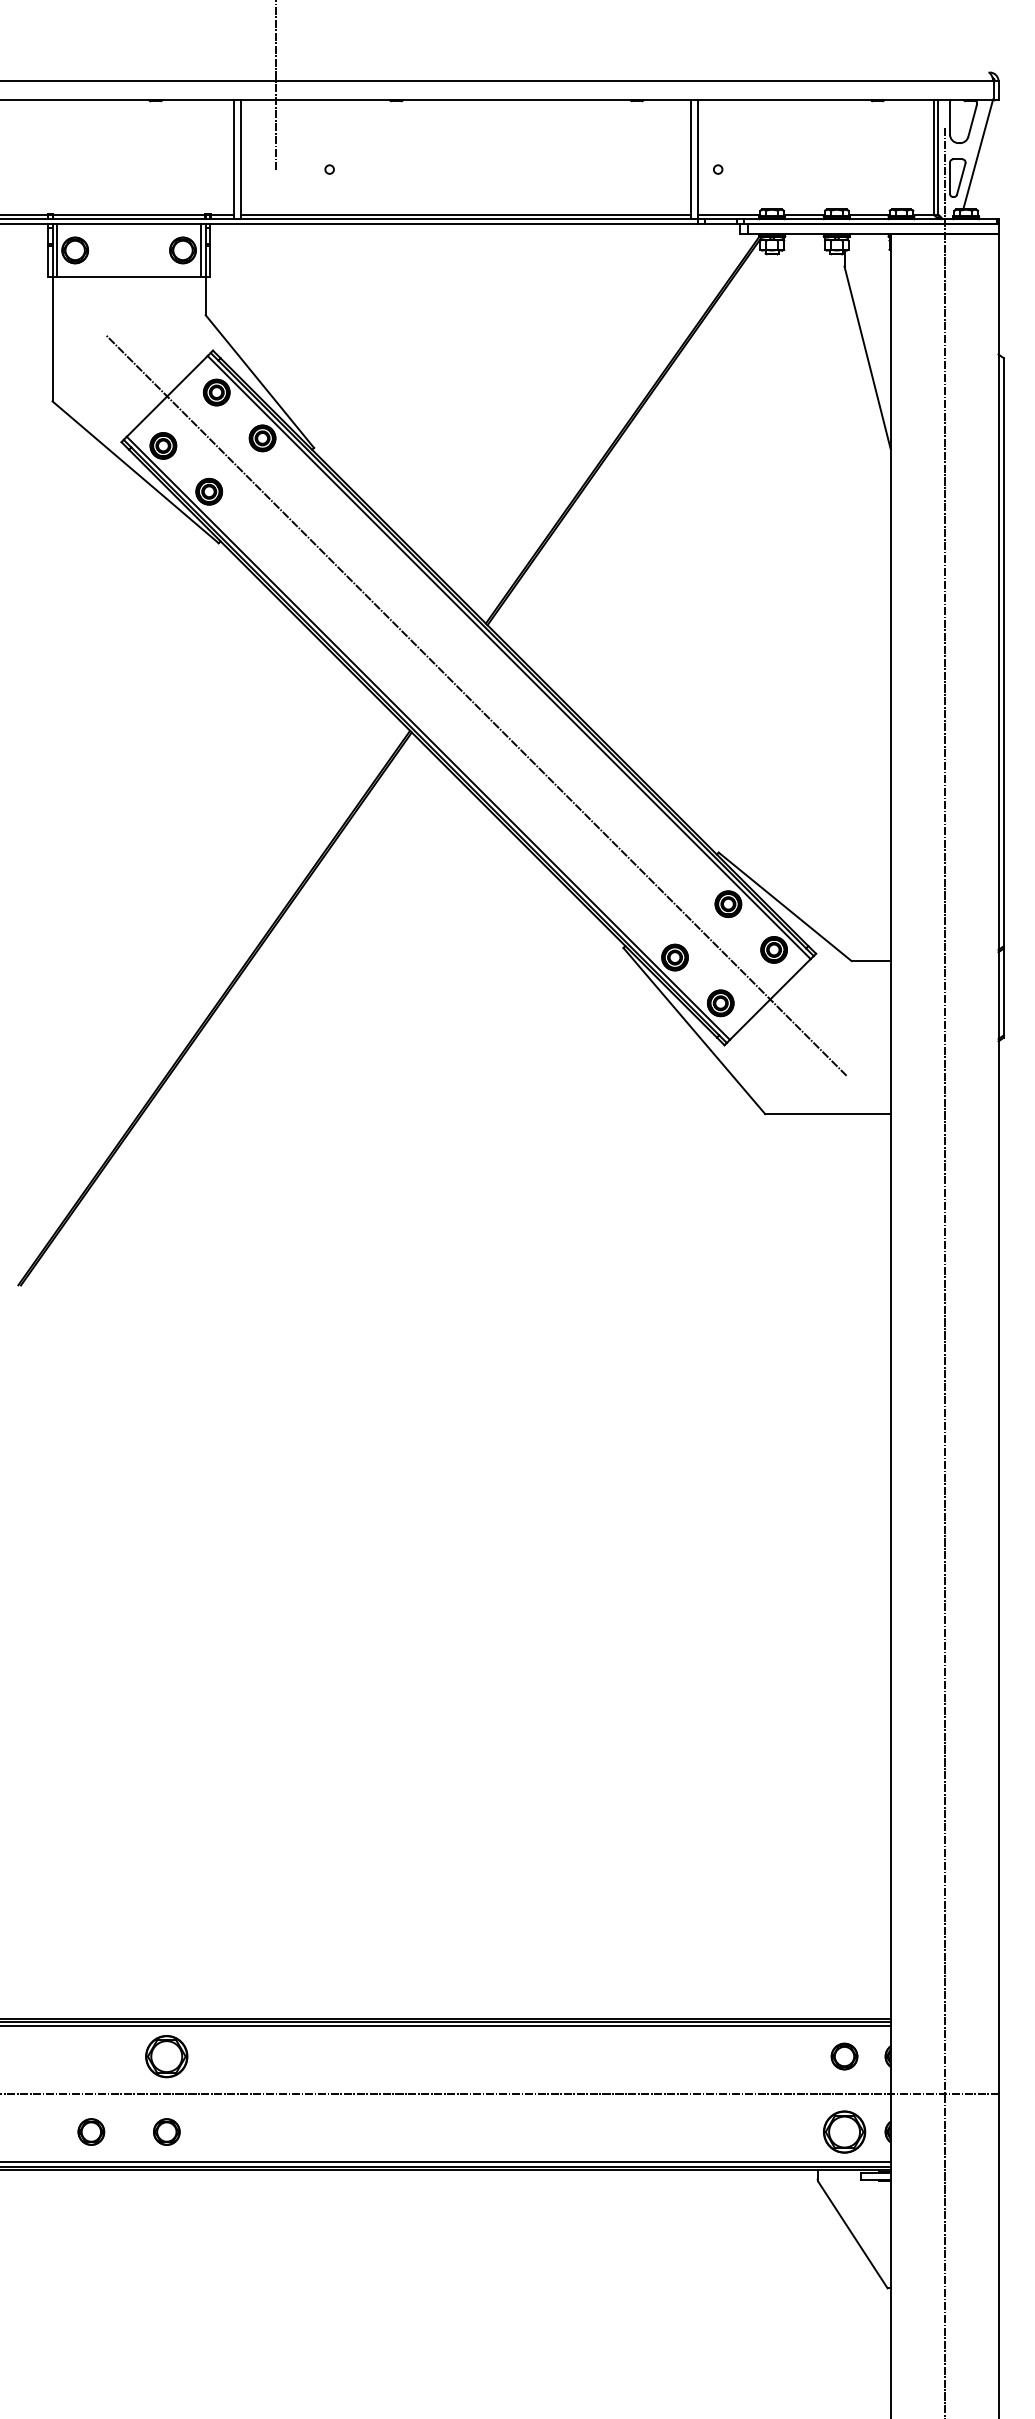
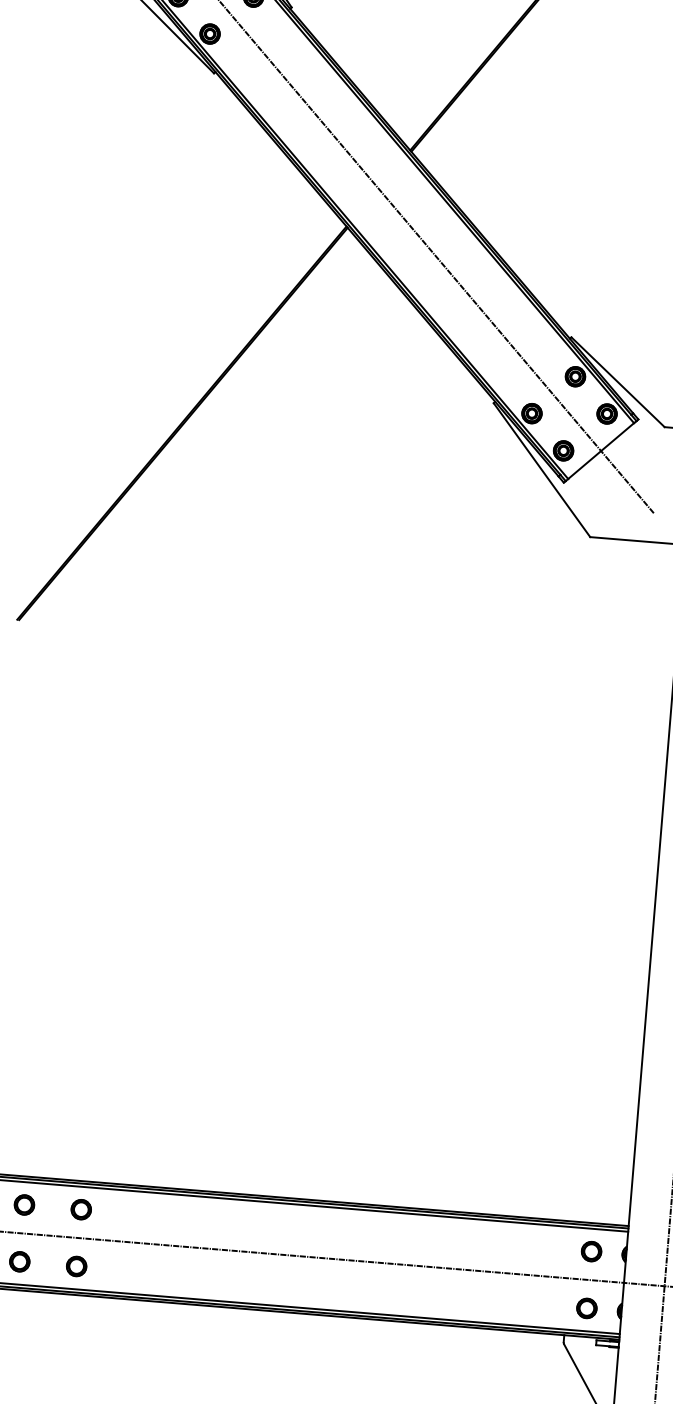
part: (91, 2056) -> (24, 1204), added
part: (166, 2056) -> (81, 1209), size x0.62
part: (844, 2131) -> (586, 1308), size x0.62

